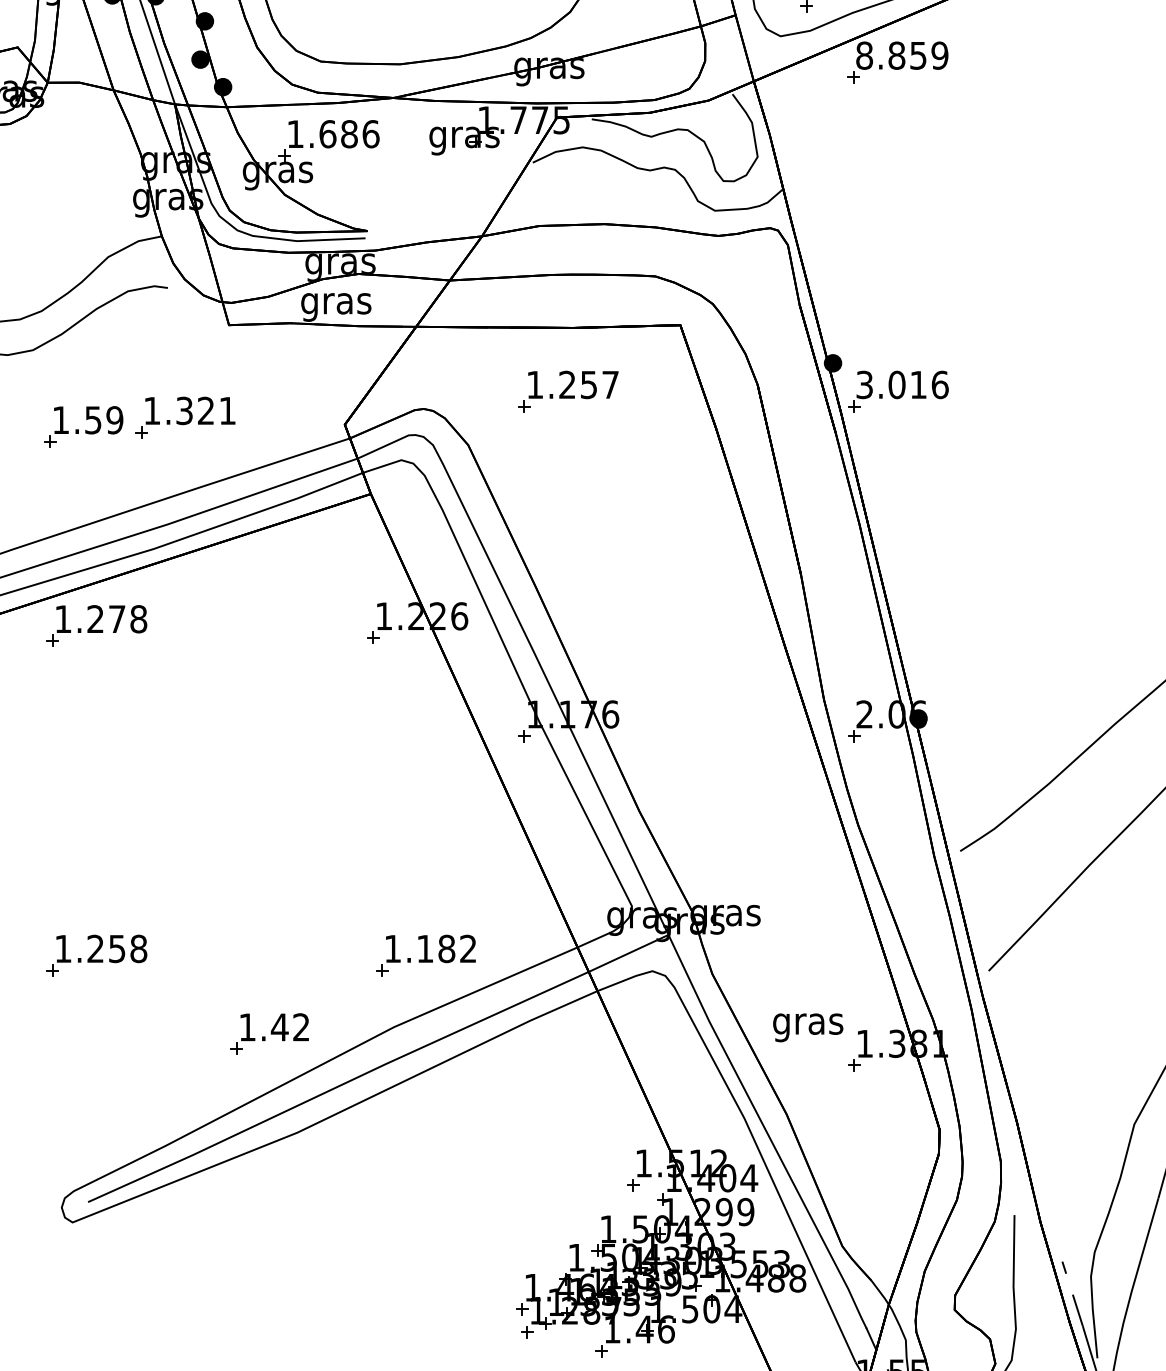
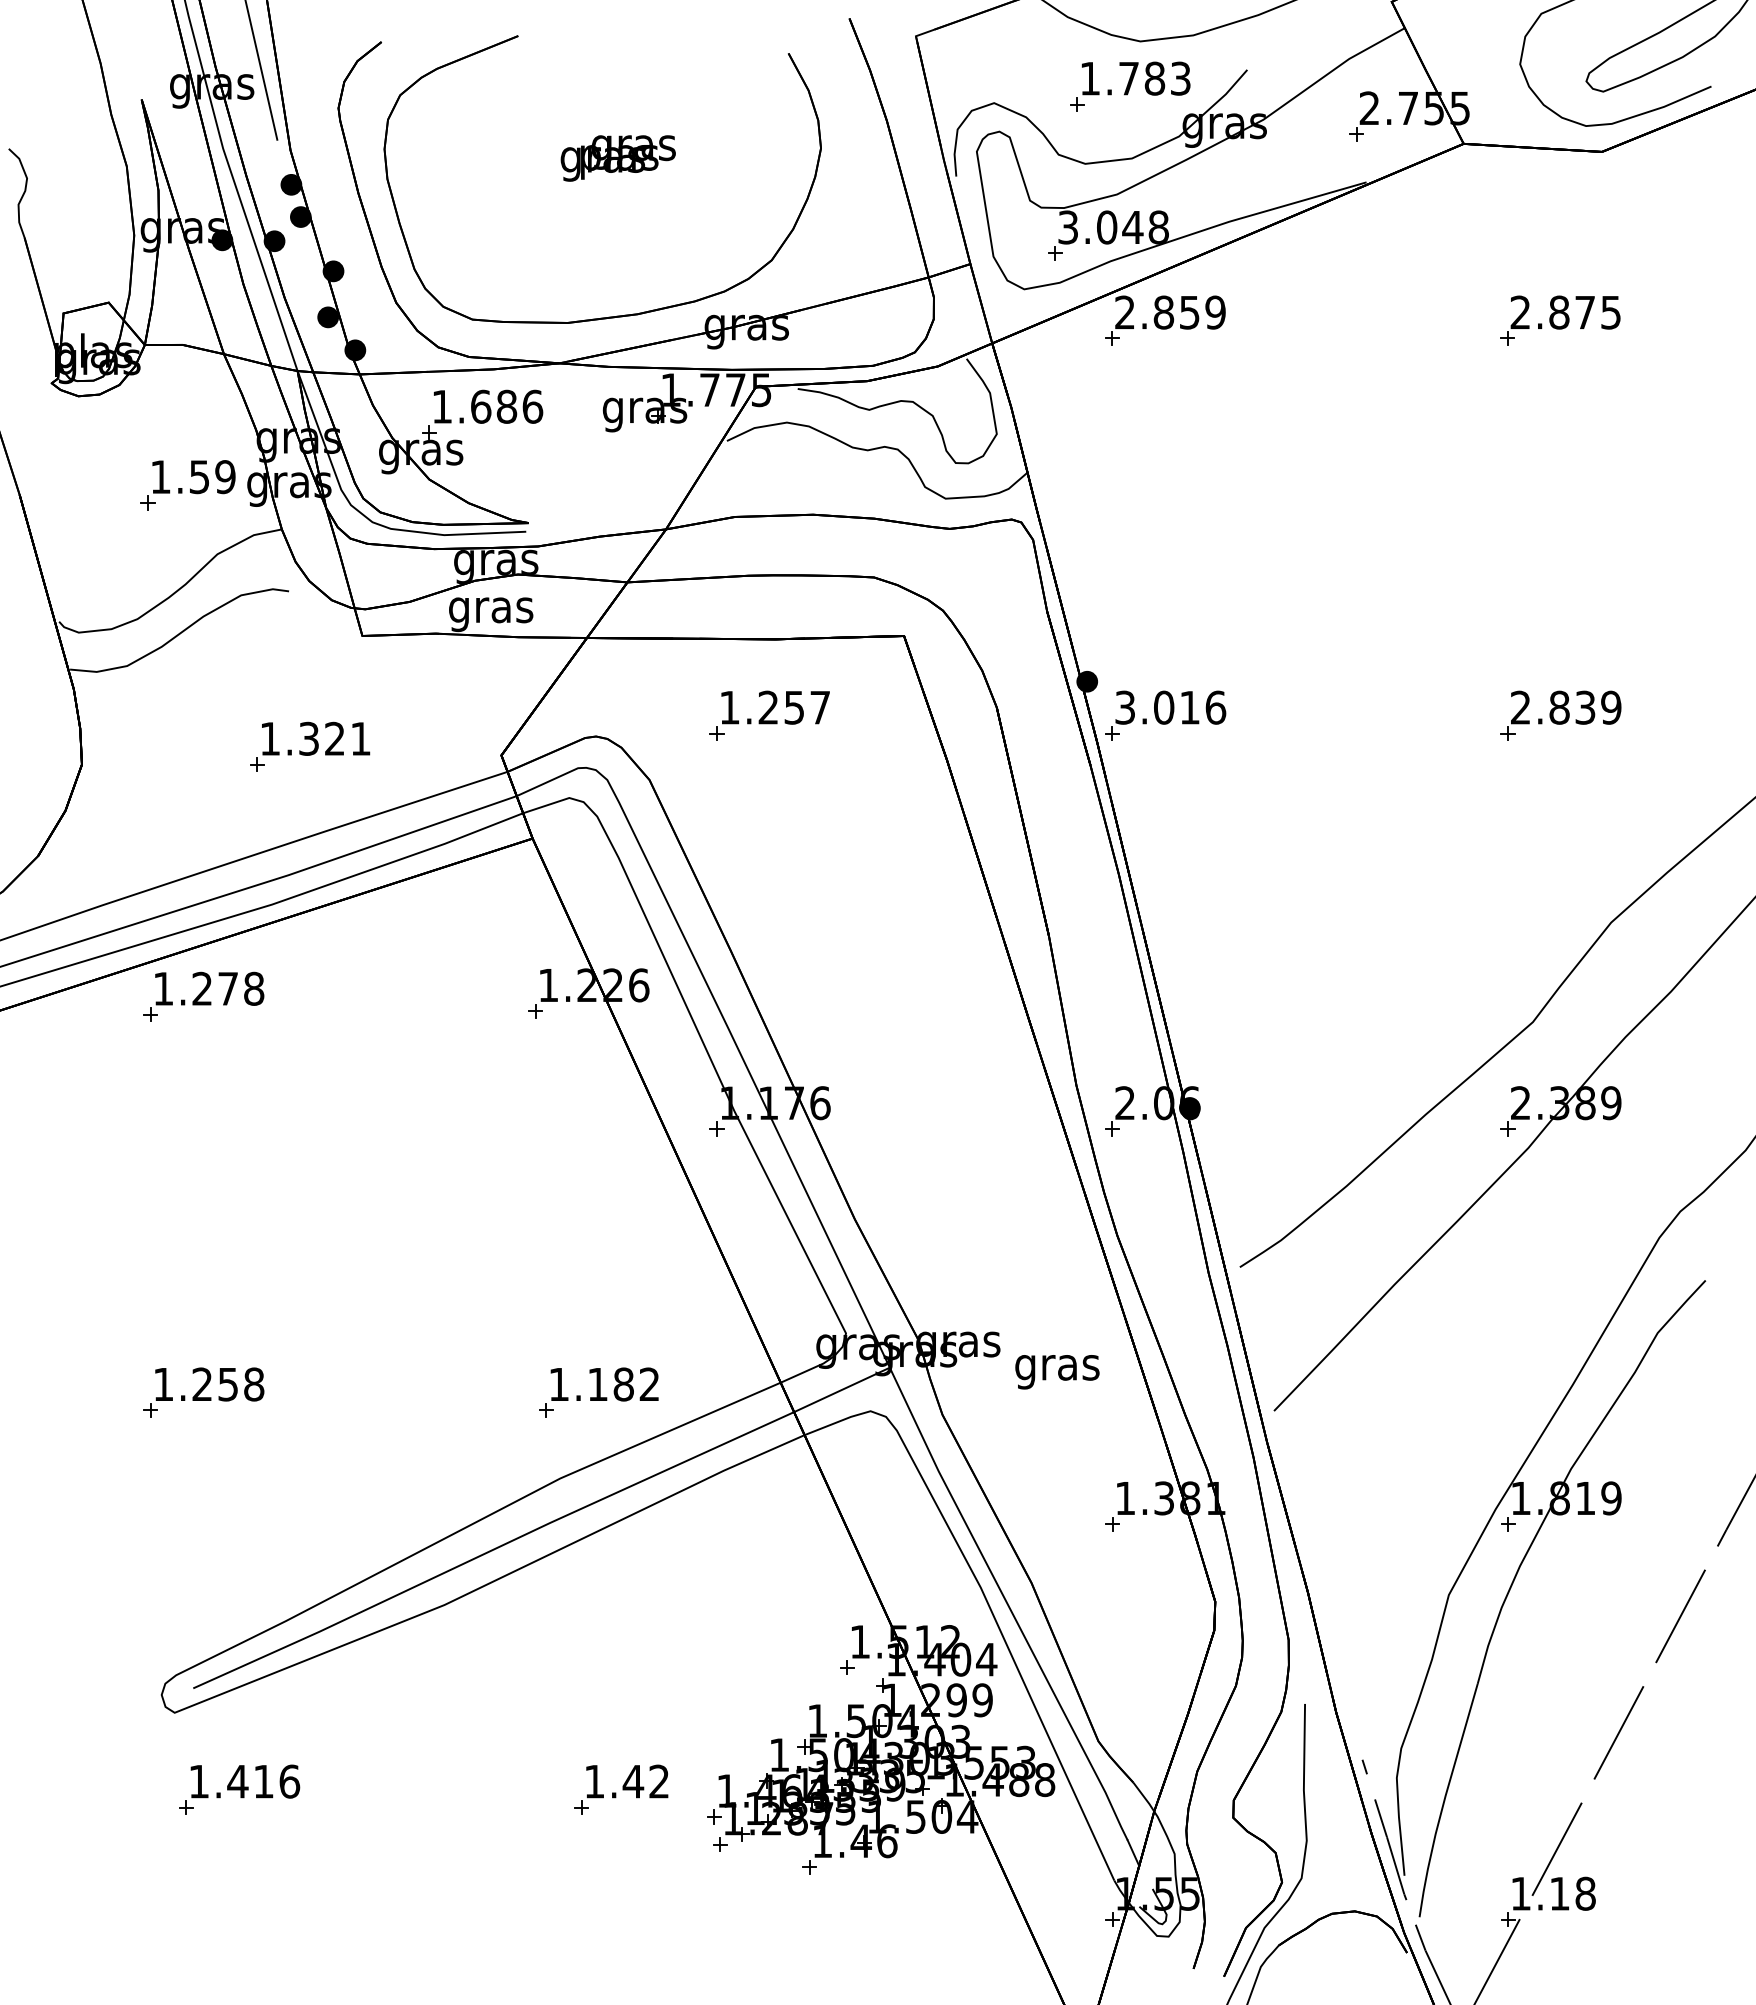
text: (864, 55) -> (1125, 312), 8.859 -> 2.859
part: (83, 427) -> (187, 485), moved
text: (808, 1028) -> (1057, 1372), moved
part: (269, 1033) -> (621, 1789), moved
part: (126, 1286) -> (239, 1789), added

